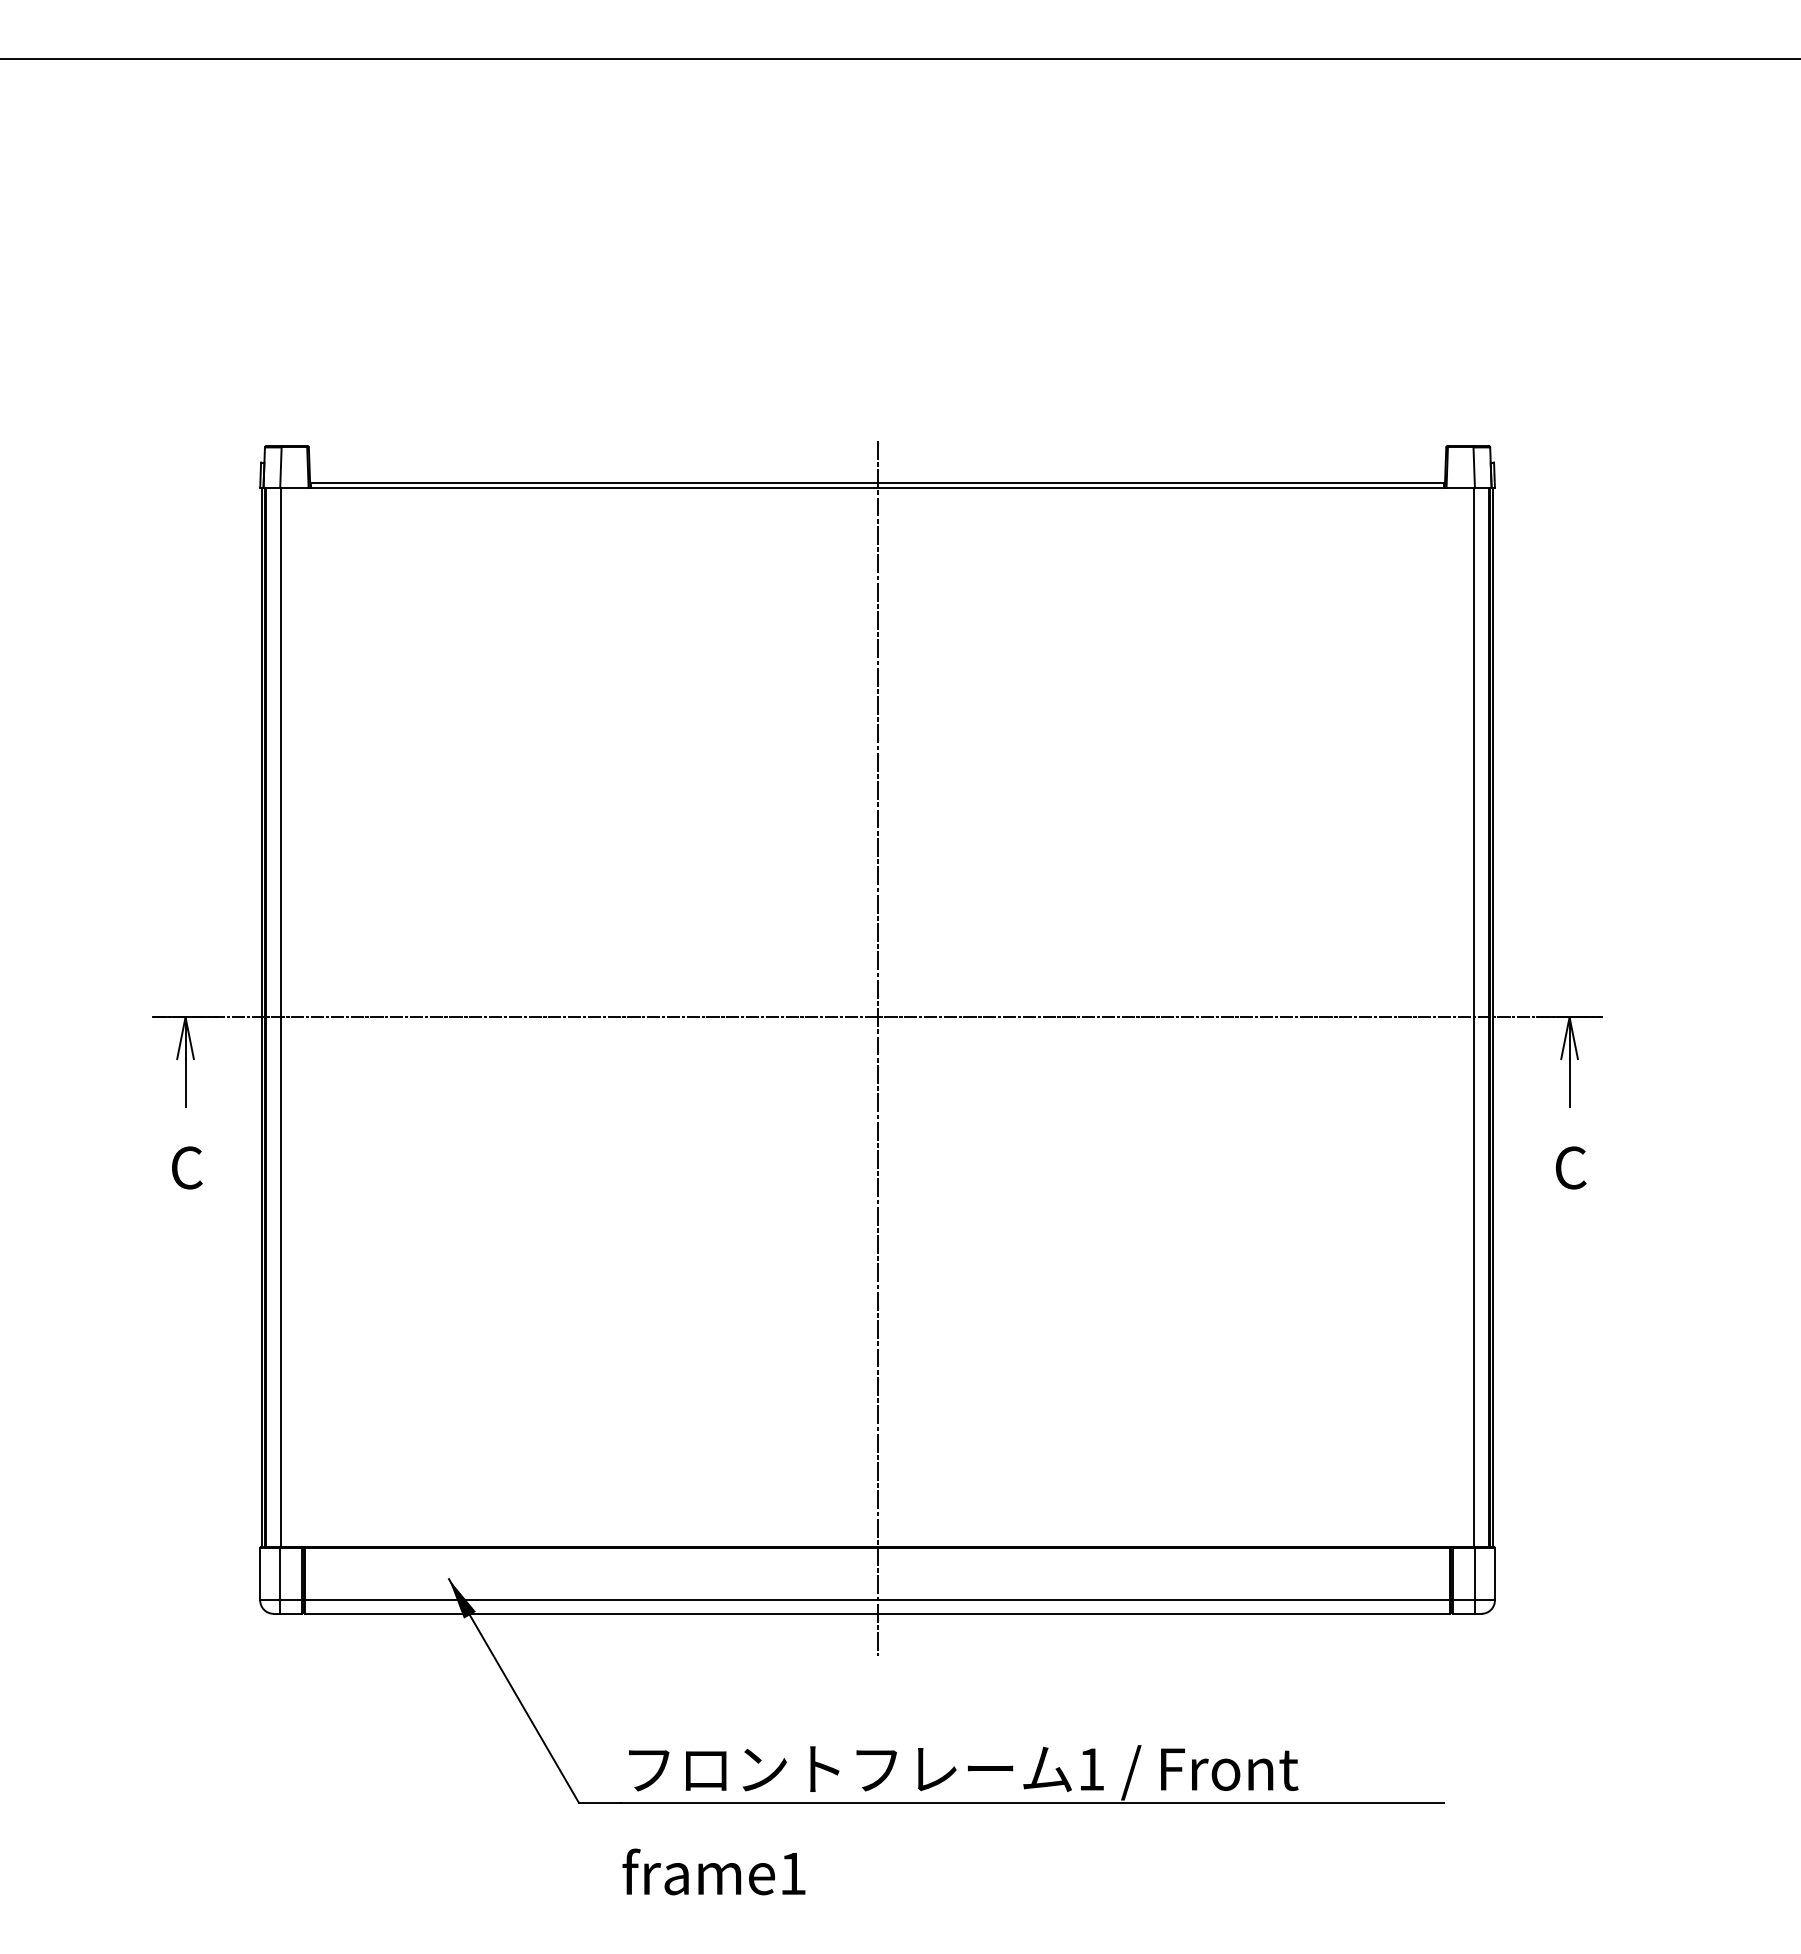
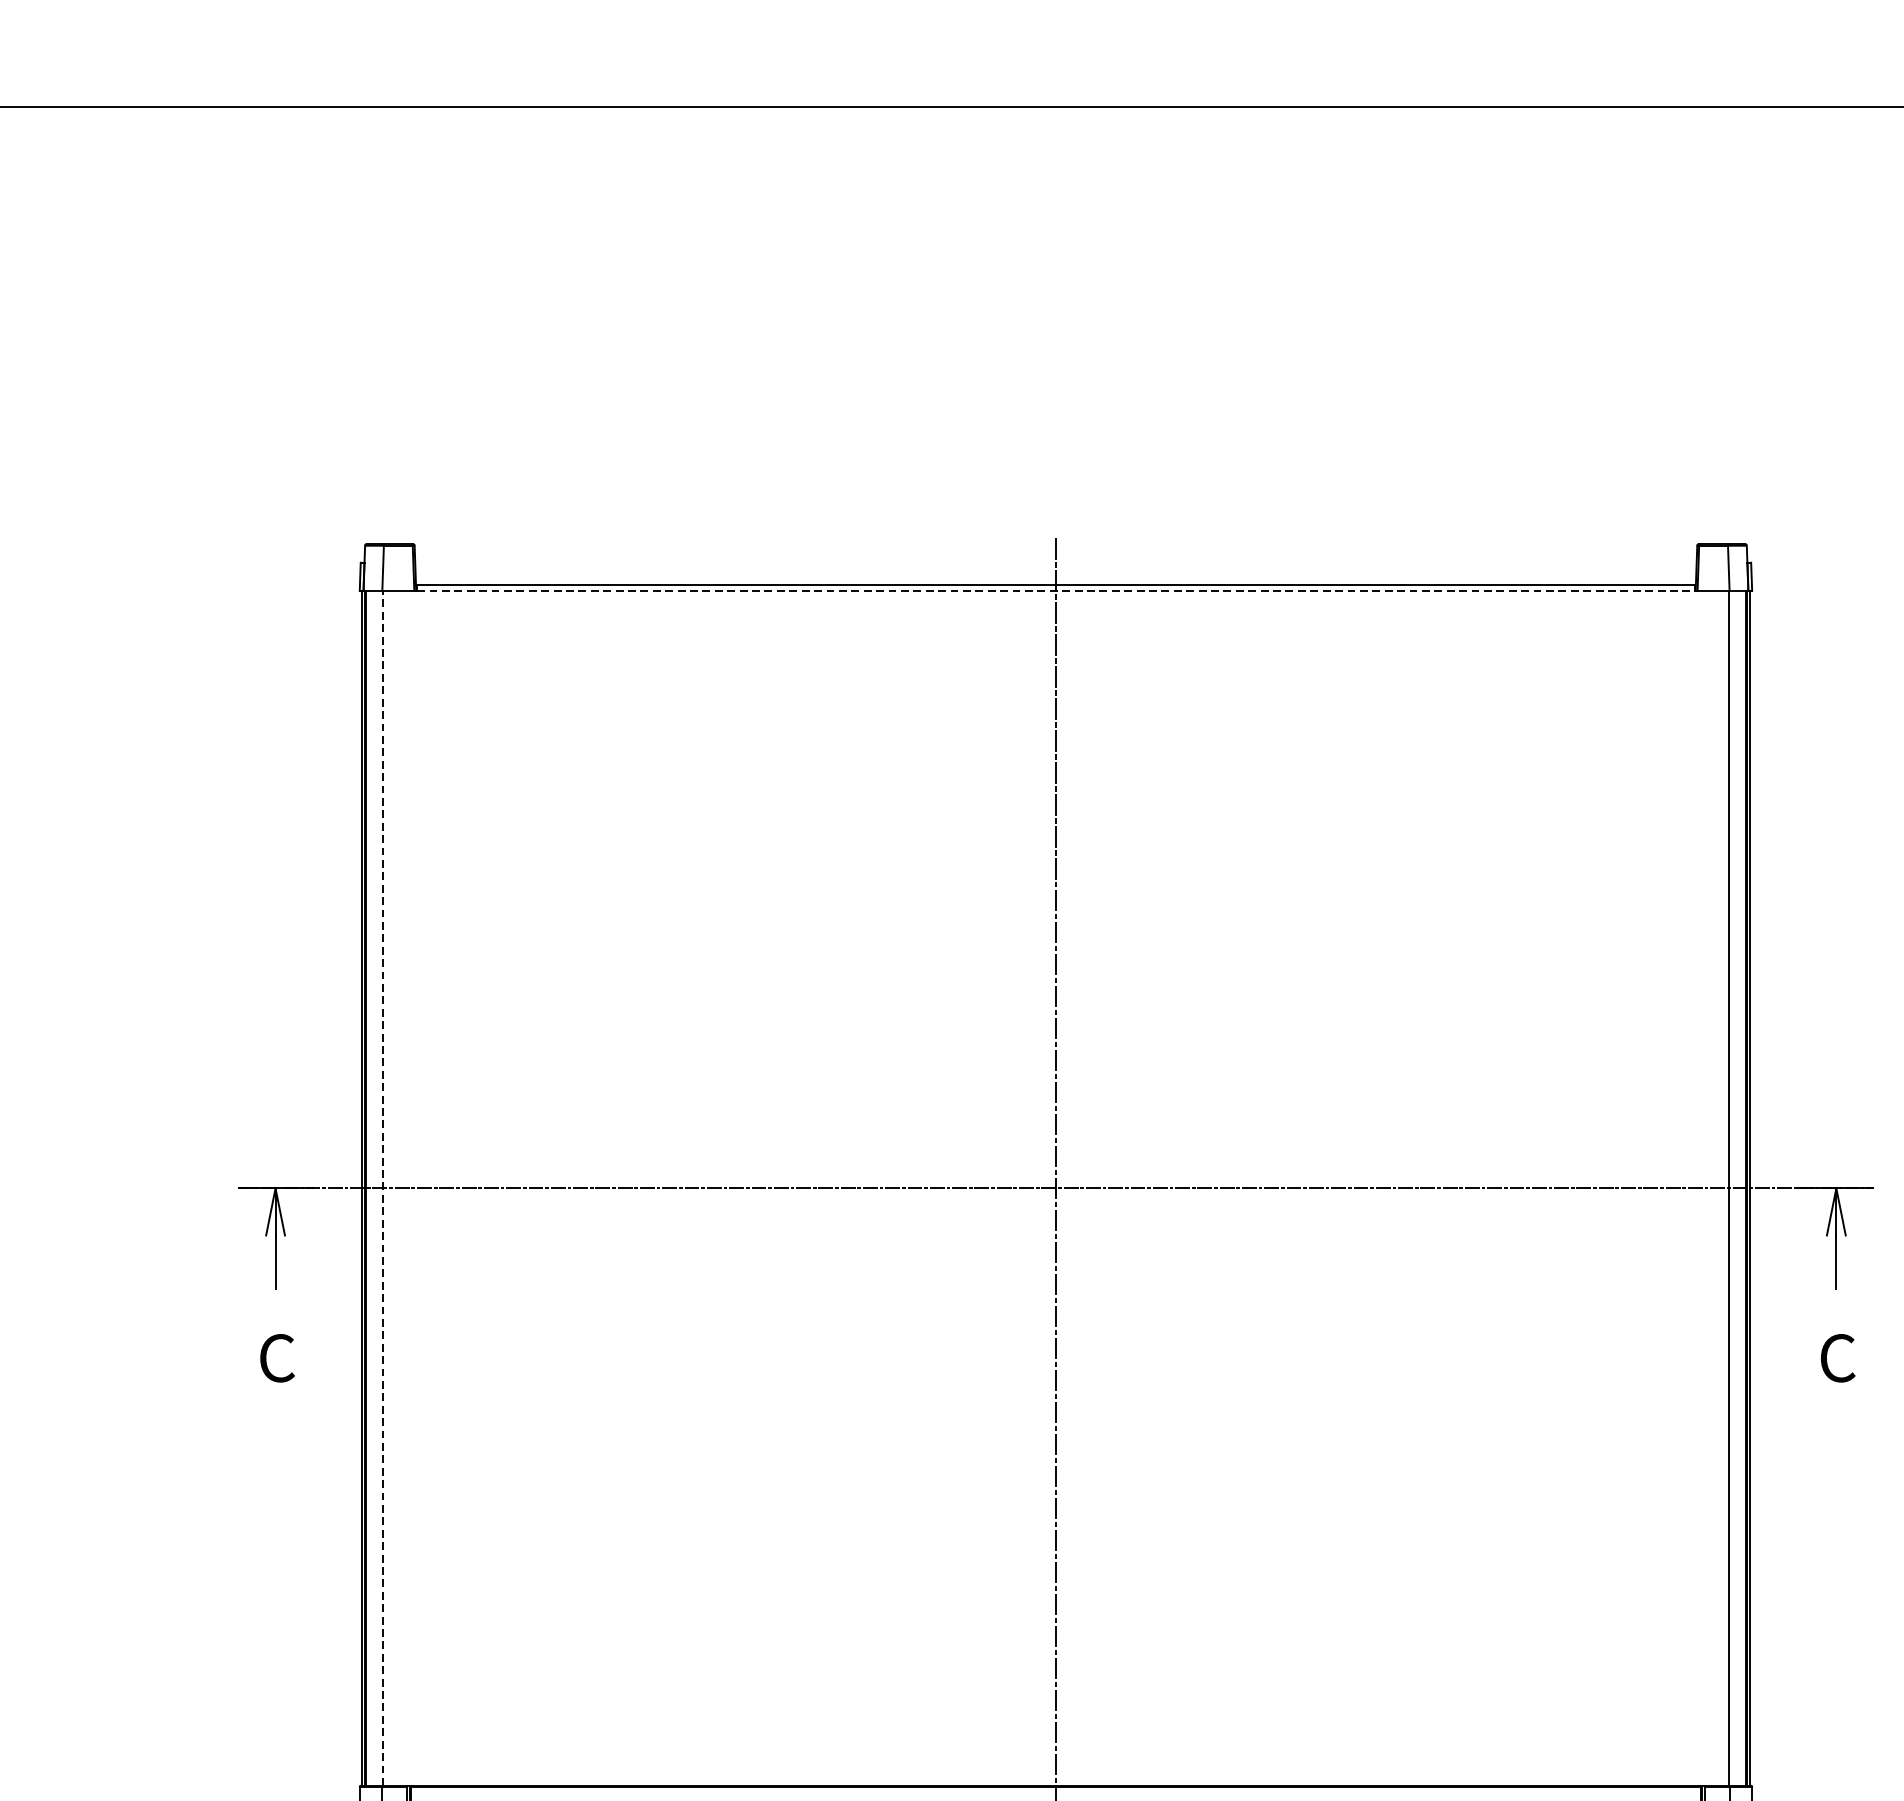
line: (878, 487) -> (1057, 590), solid -> dashed
line: (281, 1017) -> (383, 1188), solid -> dashed

